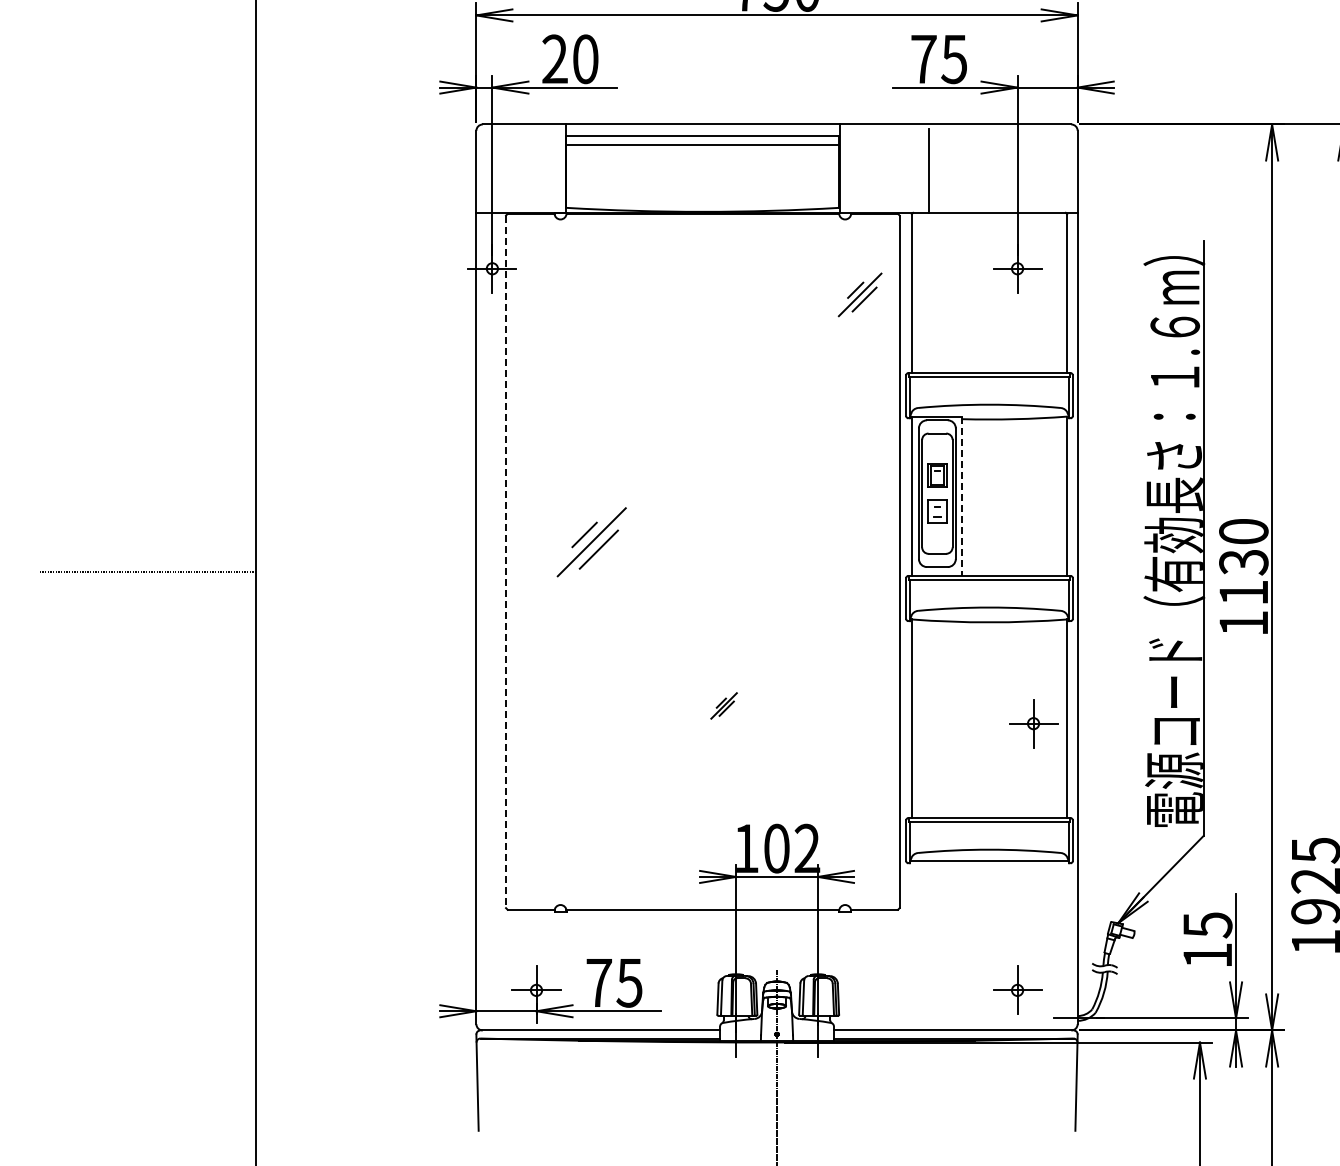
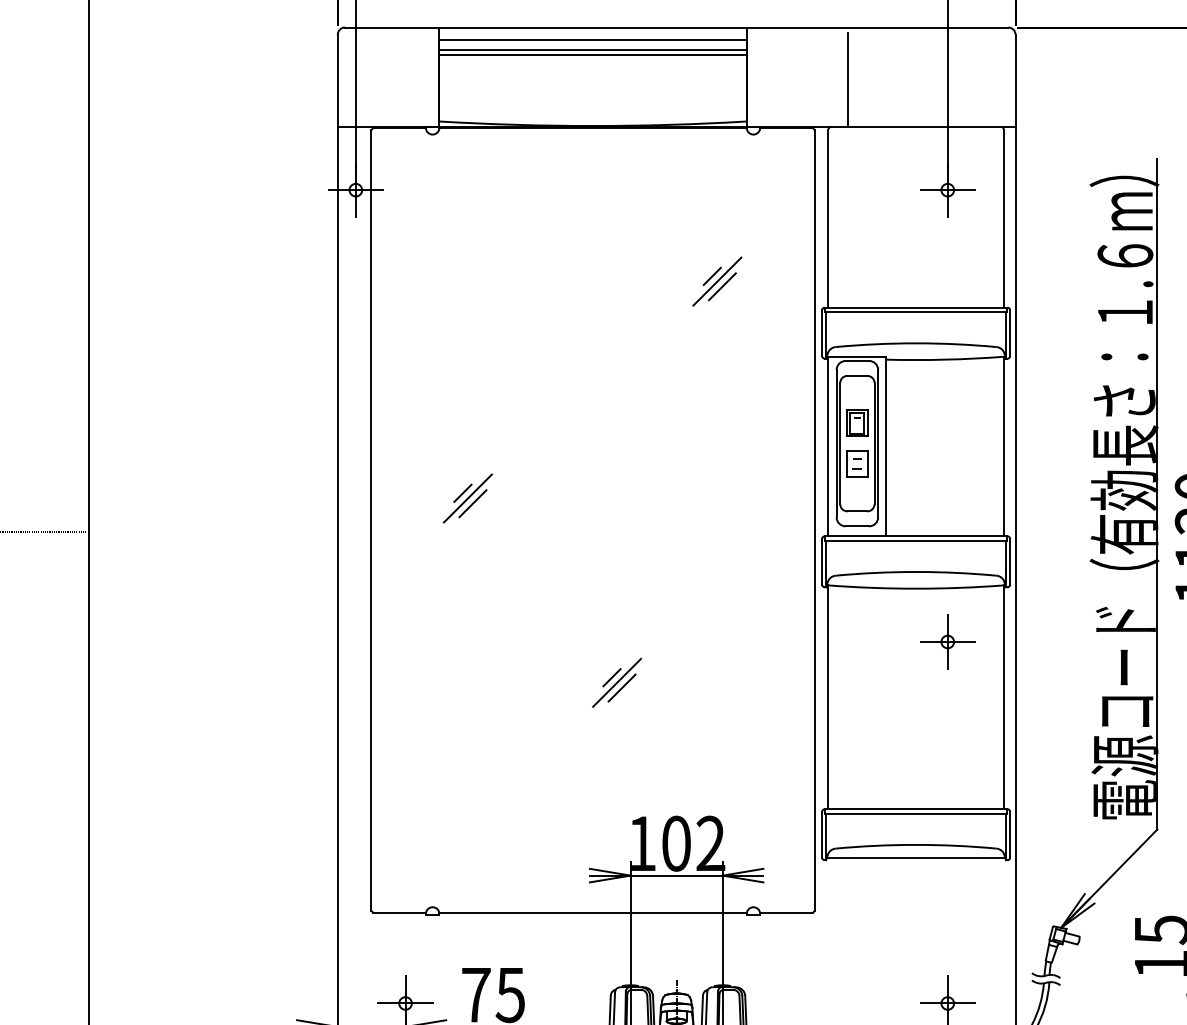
line: (702, 148) -> (592, 54), added
part: (859, 294) -> (716, 281), moved
line: (962, 496) -> (885, 446), dashed -> solid
part: (591, 542) -> (467, 498), size x0.62
line: (506, 562) -> (371, 521), dashed -> solid
part: (723, 705) -> (616, 682), size x1.67
part: (1033, 723) -> (947, 641), moved

